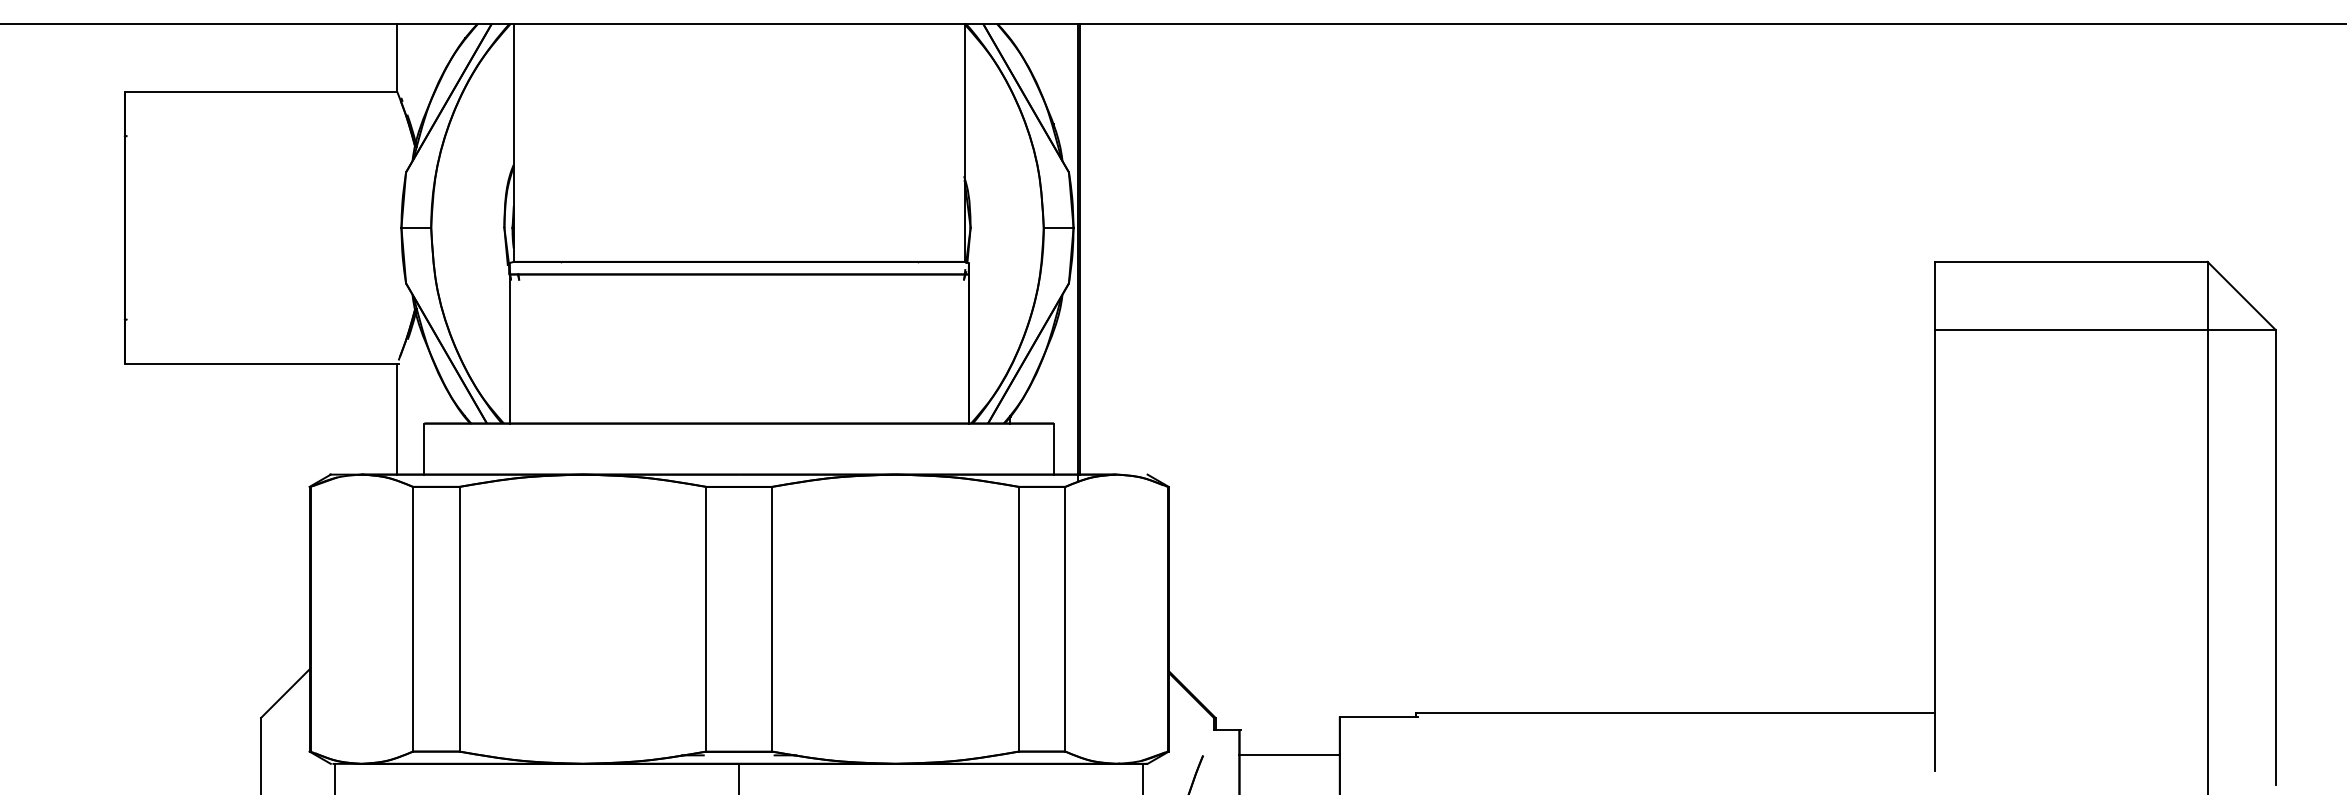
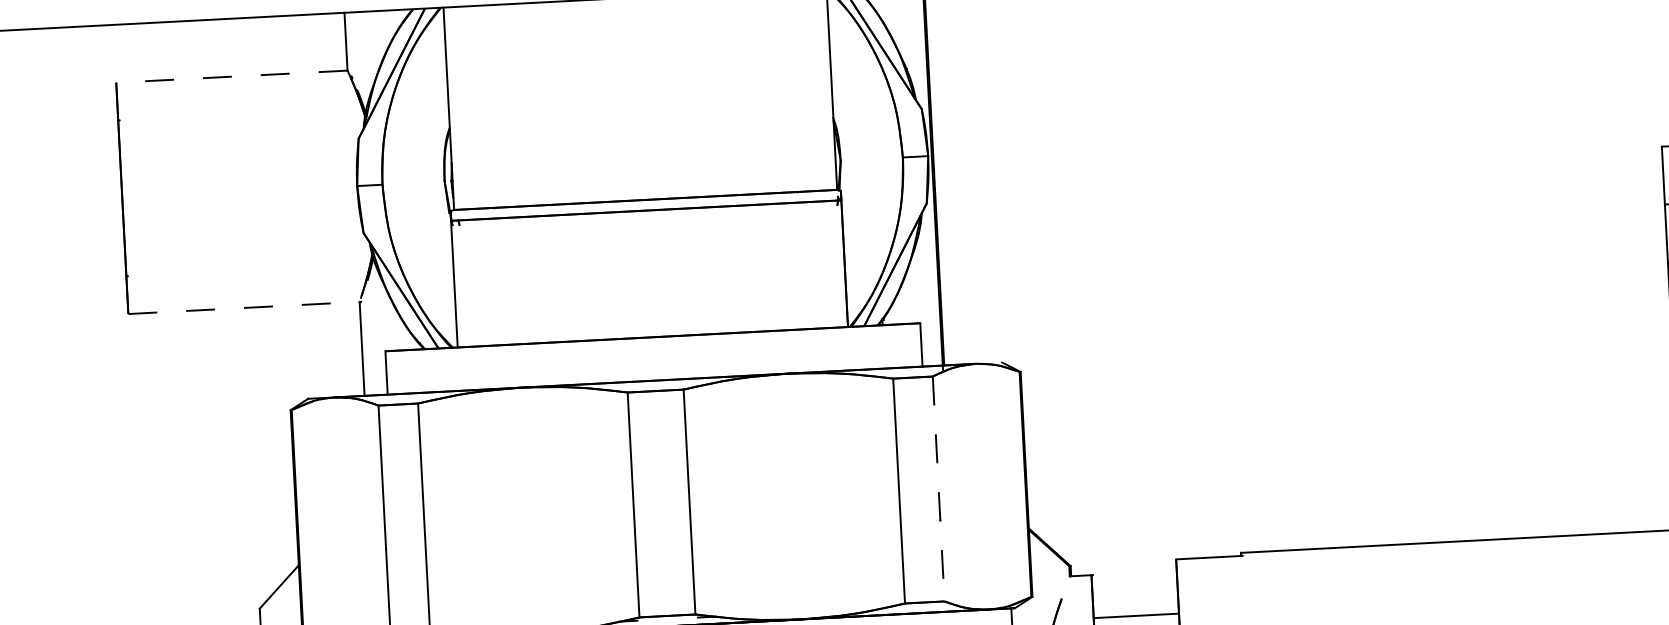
line: (260, 91) -> (231, 76), solid -> dashed
line: (261, 364) -> (244, 308), solid -> dashed
line: (1065, 619) -> (938, 489), solid -> dashed
line: (1289, 755) -> (1136, 616), moved

